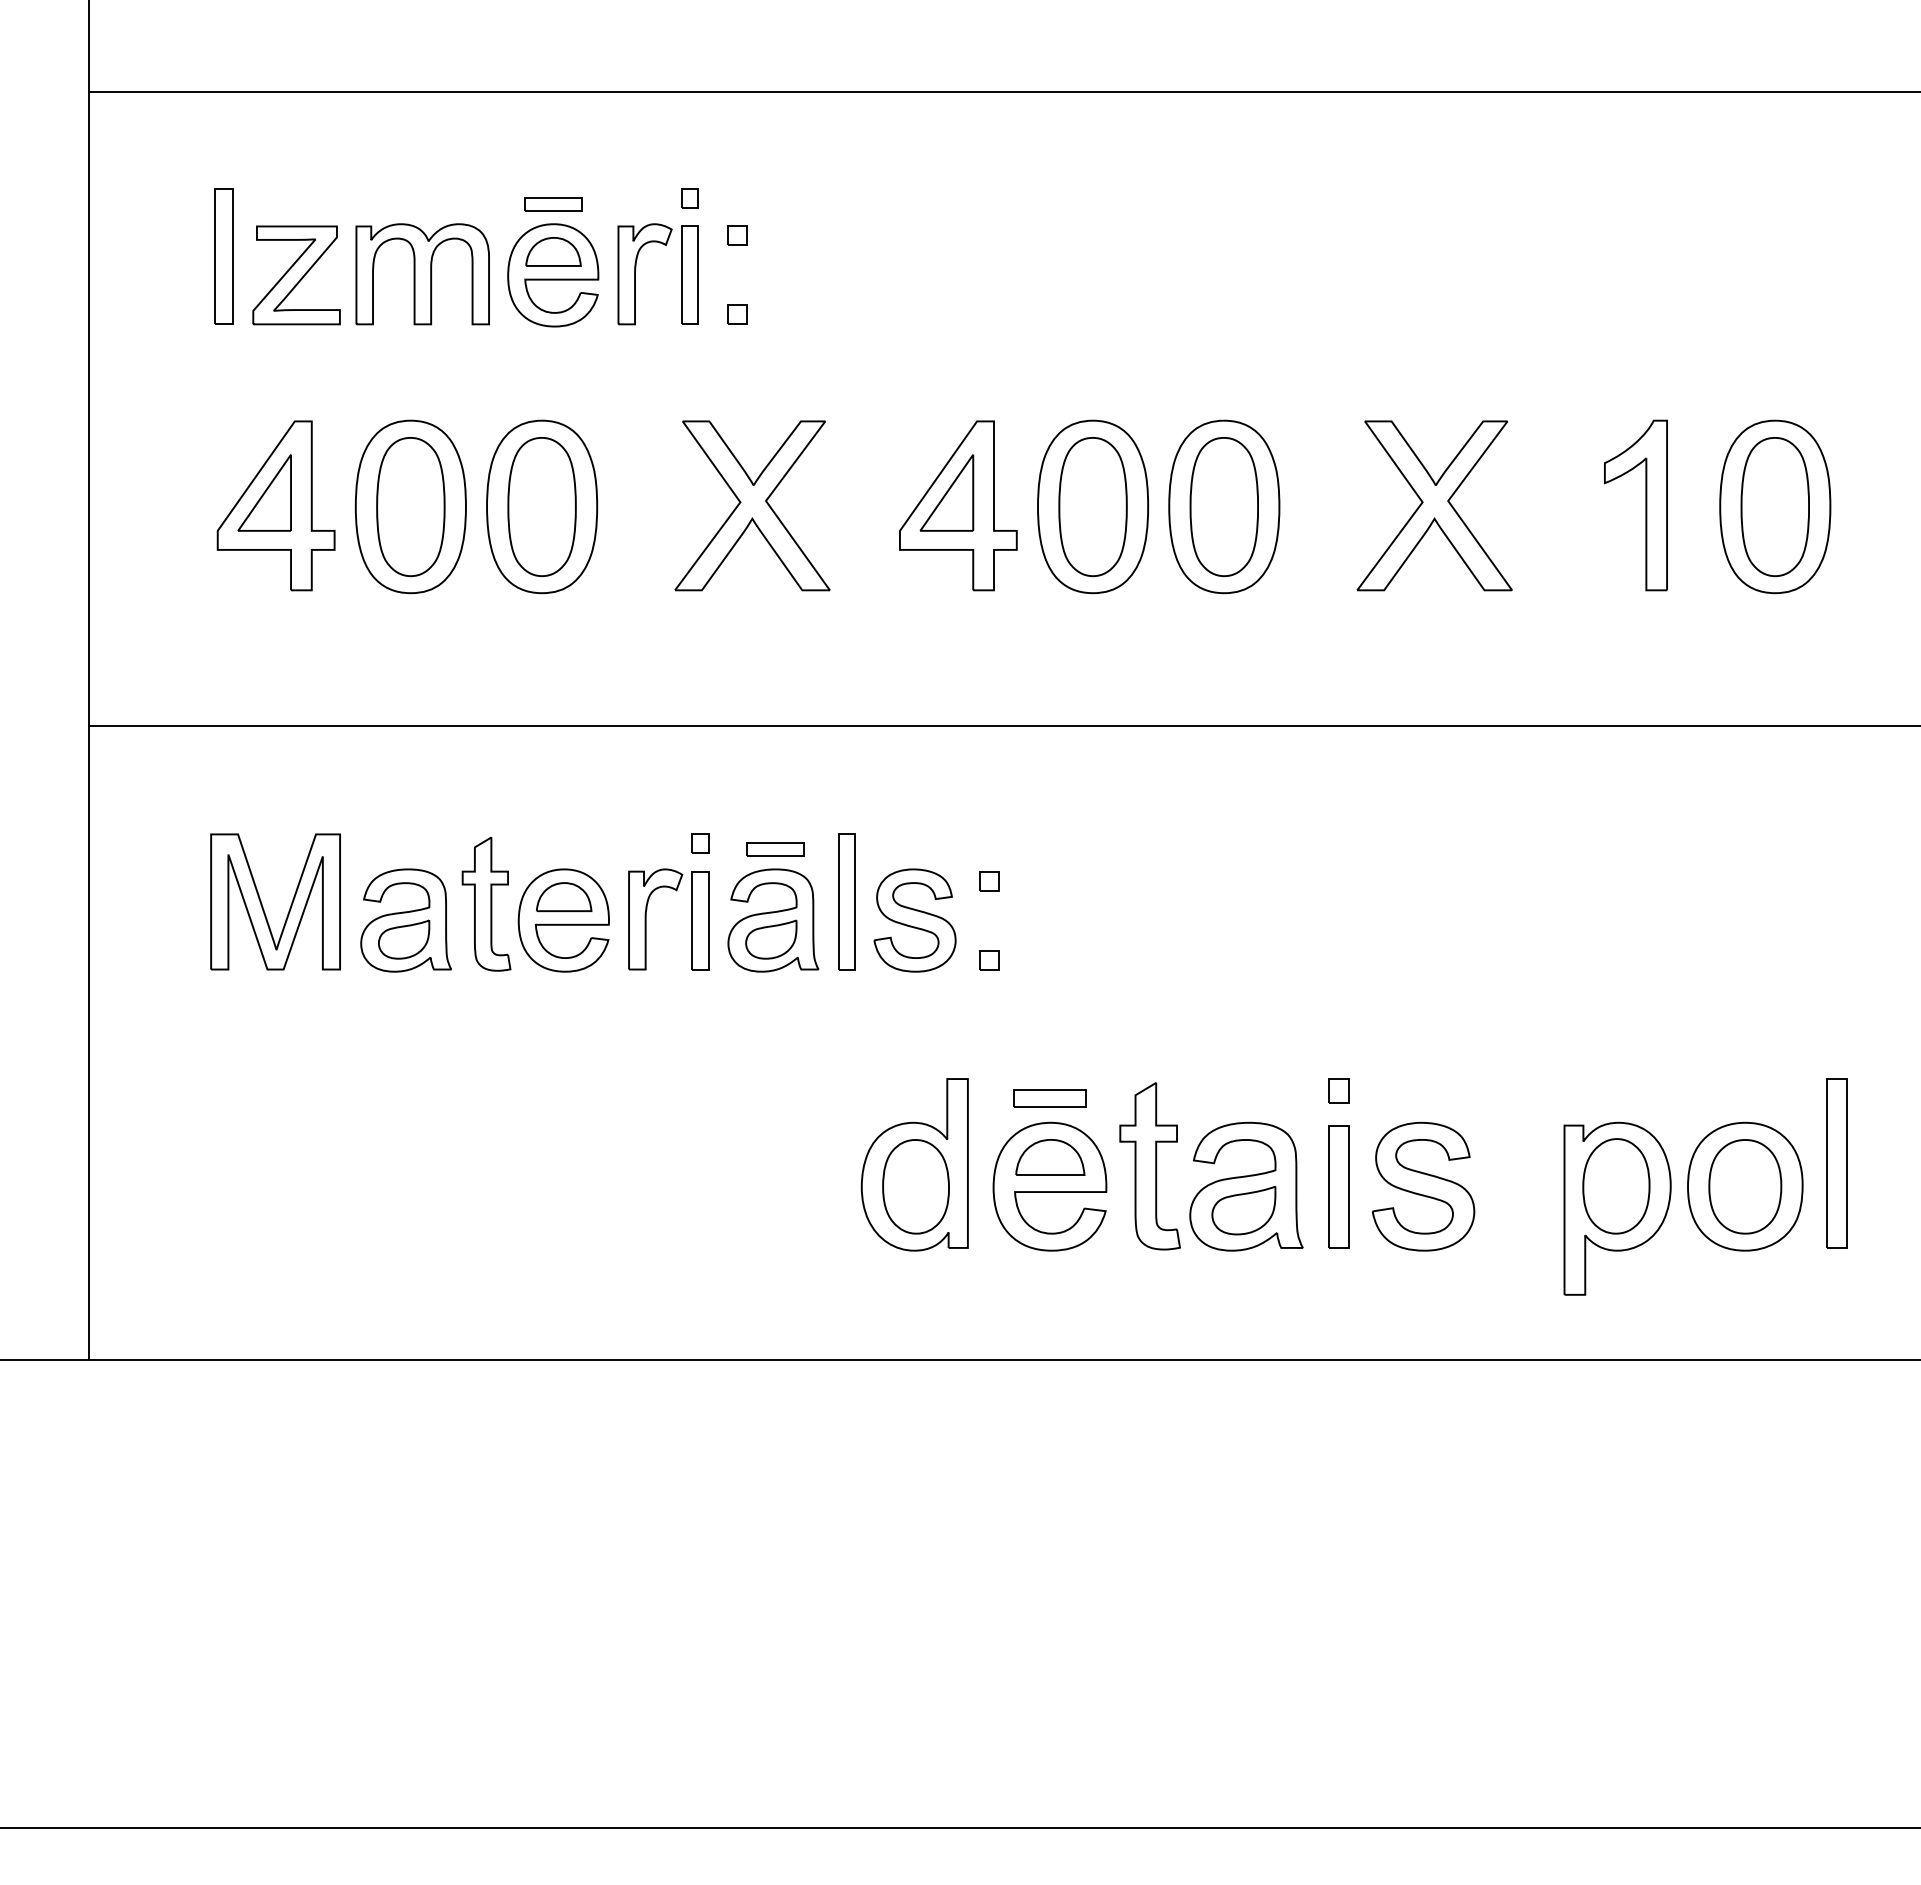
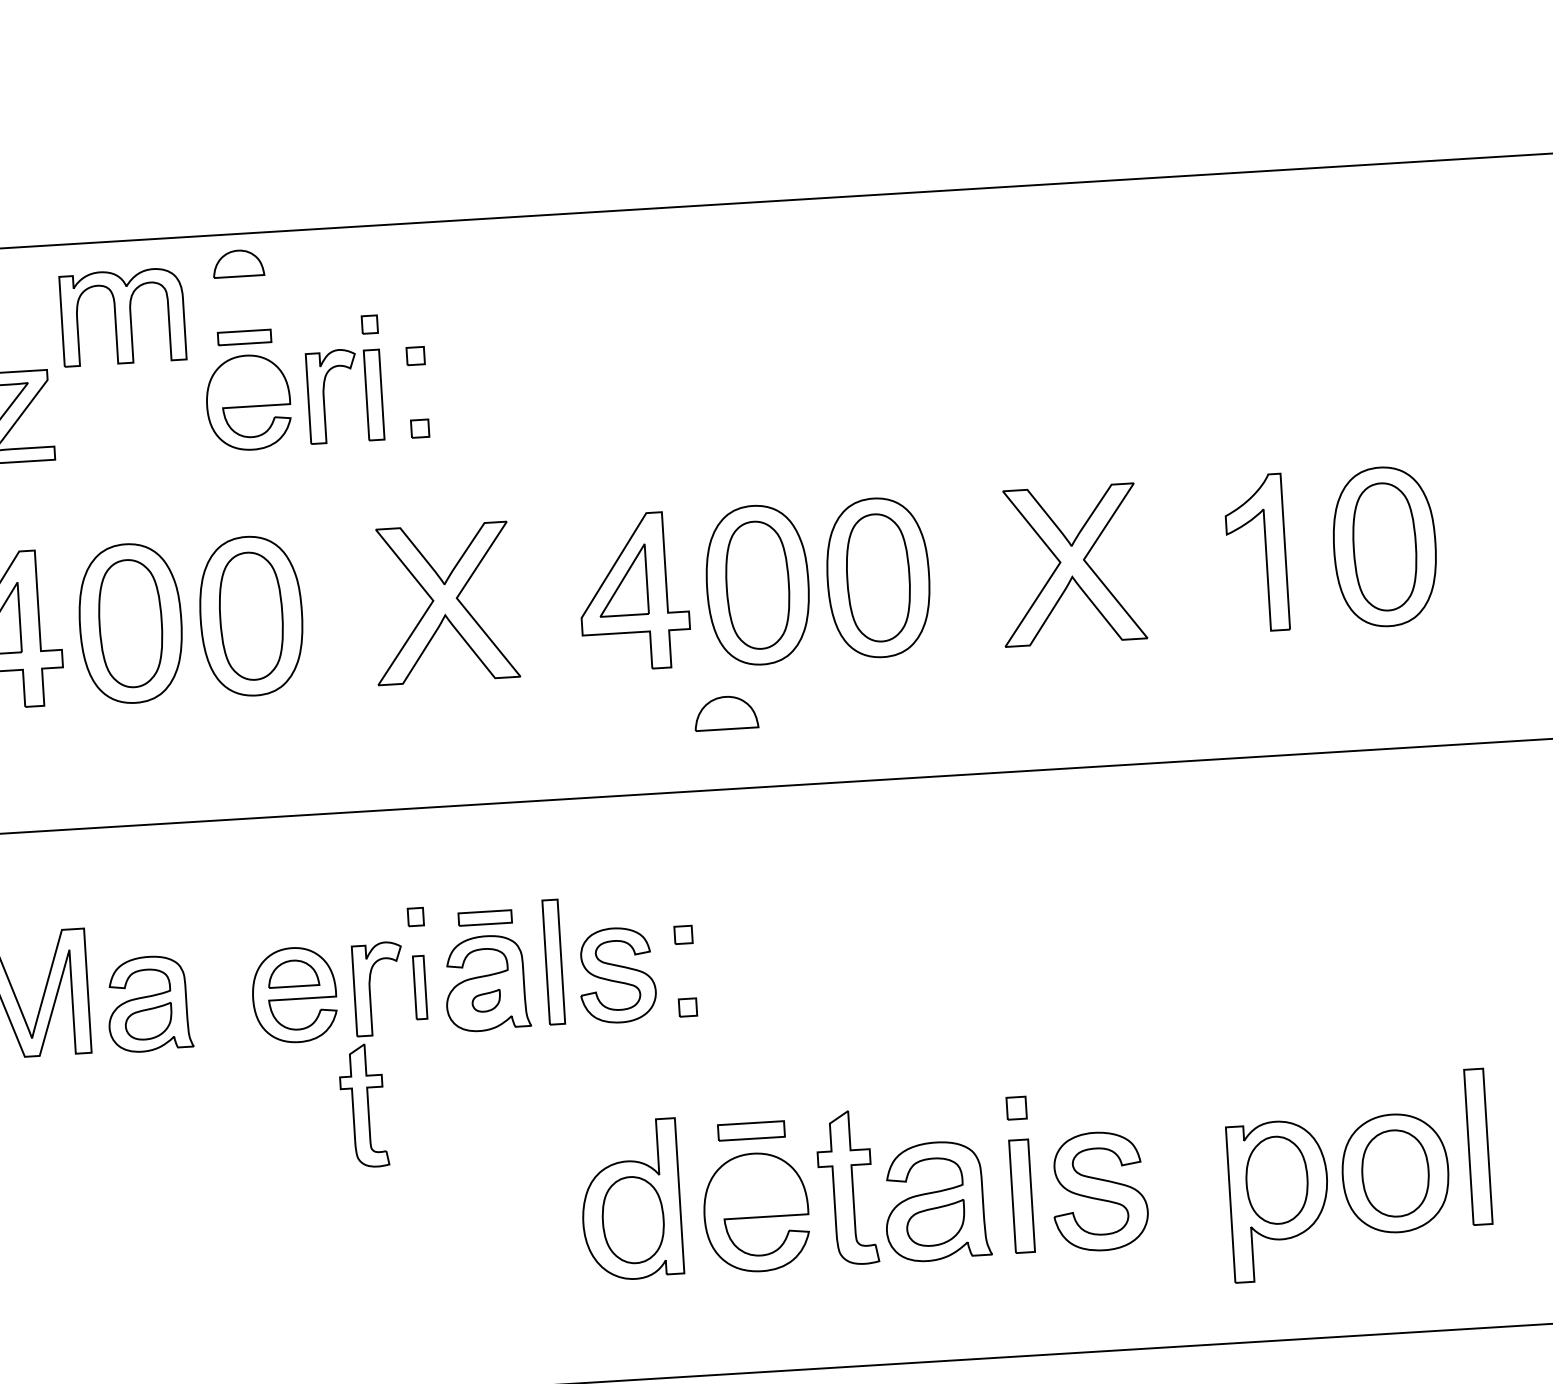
part: (553, 251) -> (238, 263), moved
part: (422, 274) -> (122, 317), moved
part: (486, 903) -> (363, 1105), moved
part: (700, 920) -> (420, 987), size x0.7
part: (771, 939) -> (486, 1000), size x0.6
part: (1050, 1157) -> (726, 713), moved

